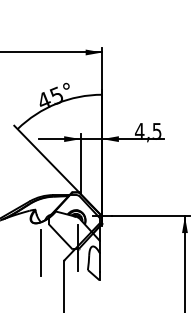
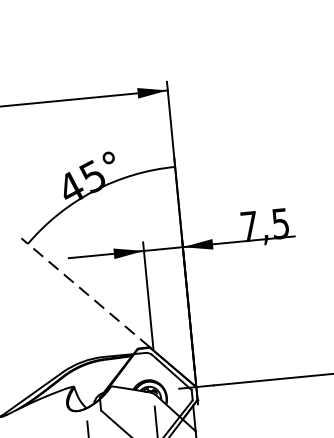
text: (139, 130) -> (248, 225), 4,5 -> 7,5
line: (46, 158) -> (85, 291), solid -> dashed

